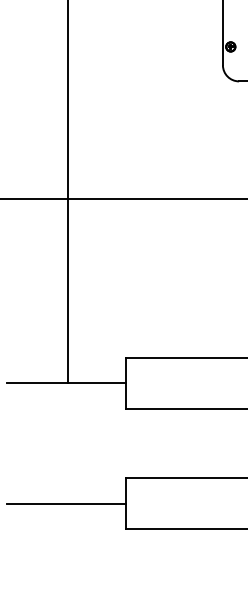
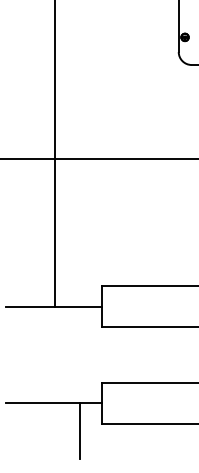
line: (99, 538) -> (79, 431), added

